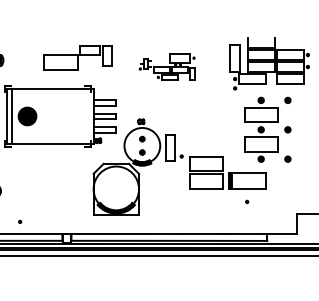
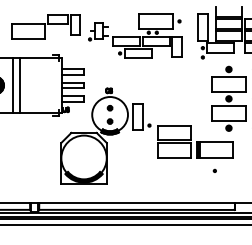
part: (167, 66) -> (135, 35), size x1.67
line: (45, 116) -> (13, 85), added
line: (52, 116) -> (20, 85), added

